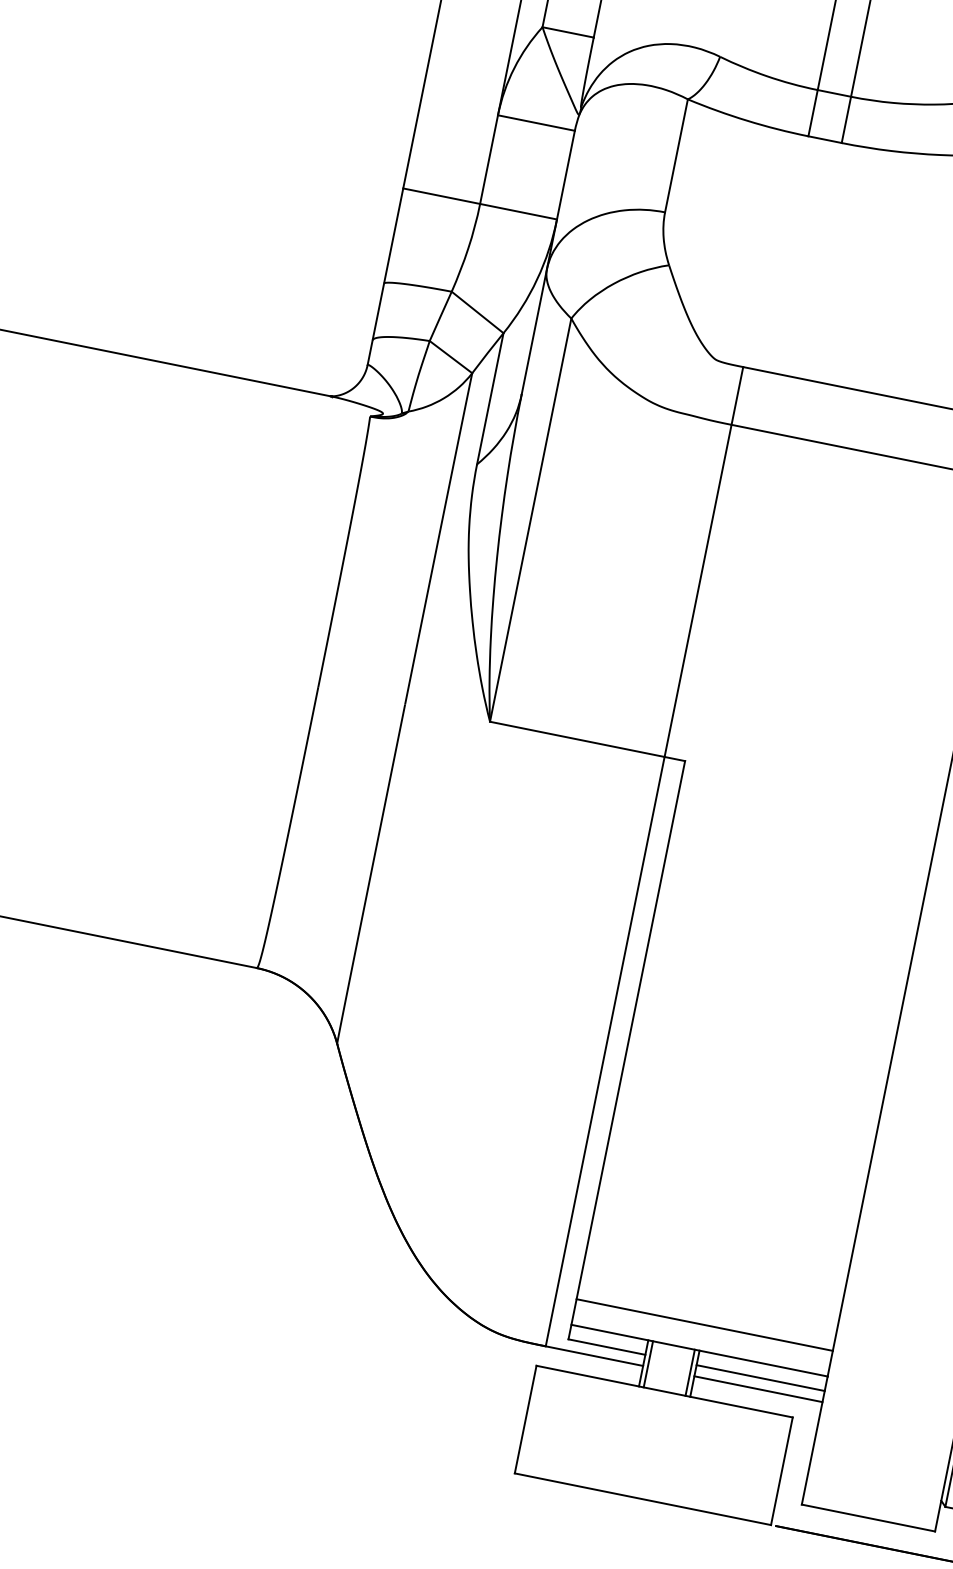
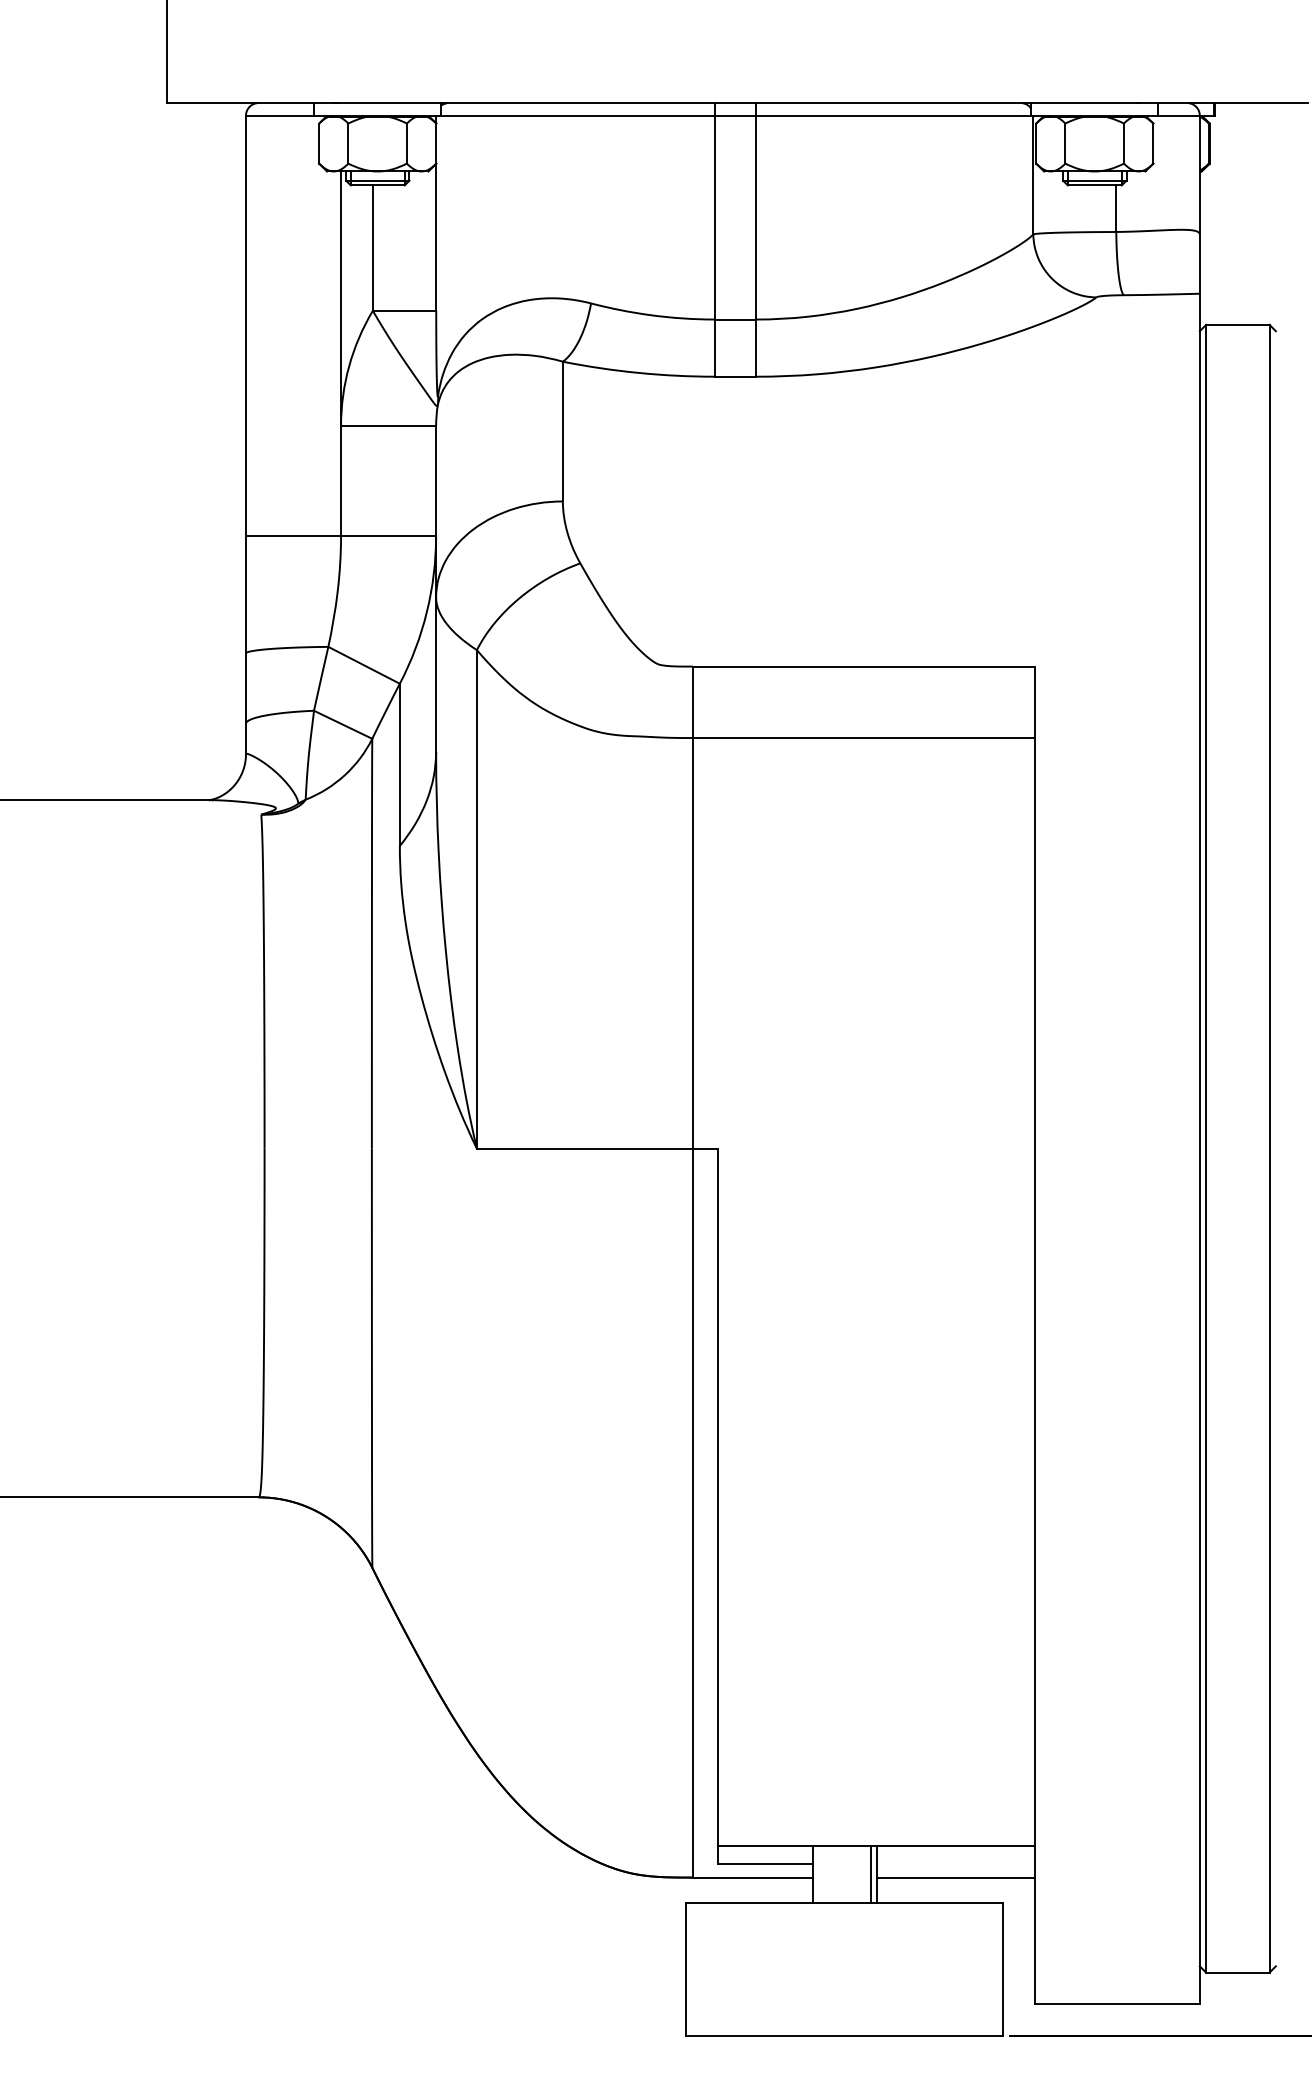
line: (704, 1325) -> (876, 1814), removed
line: (648, 1363) -> (819, 1873), removed
line: (760, 1377) -> (955, 1863), removed

